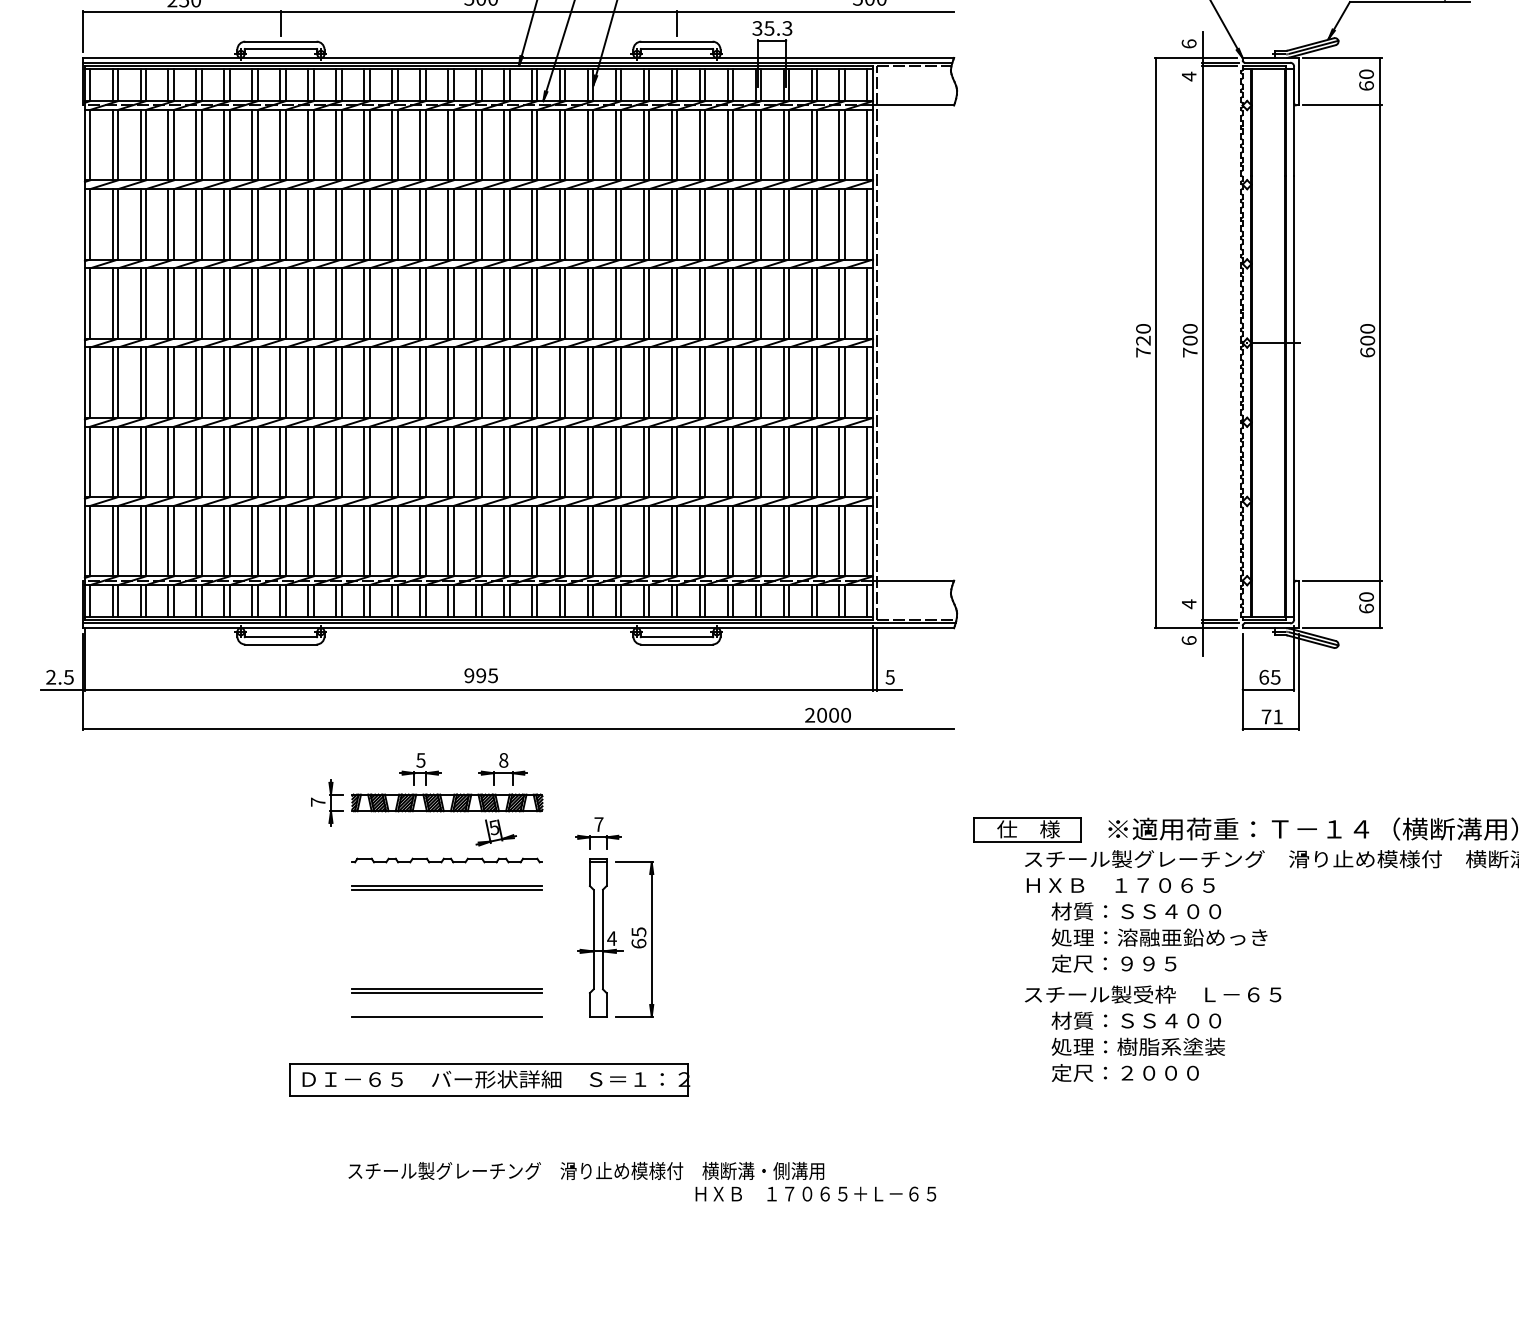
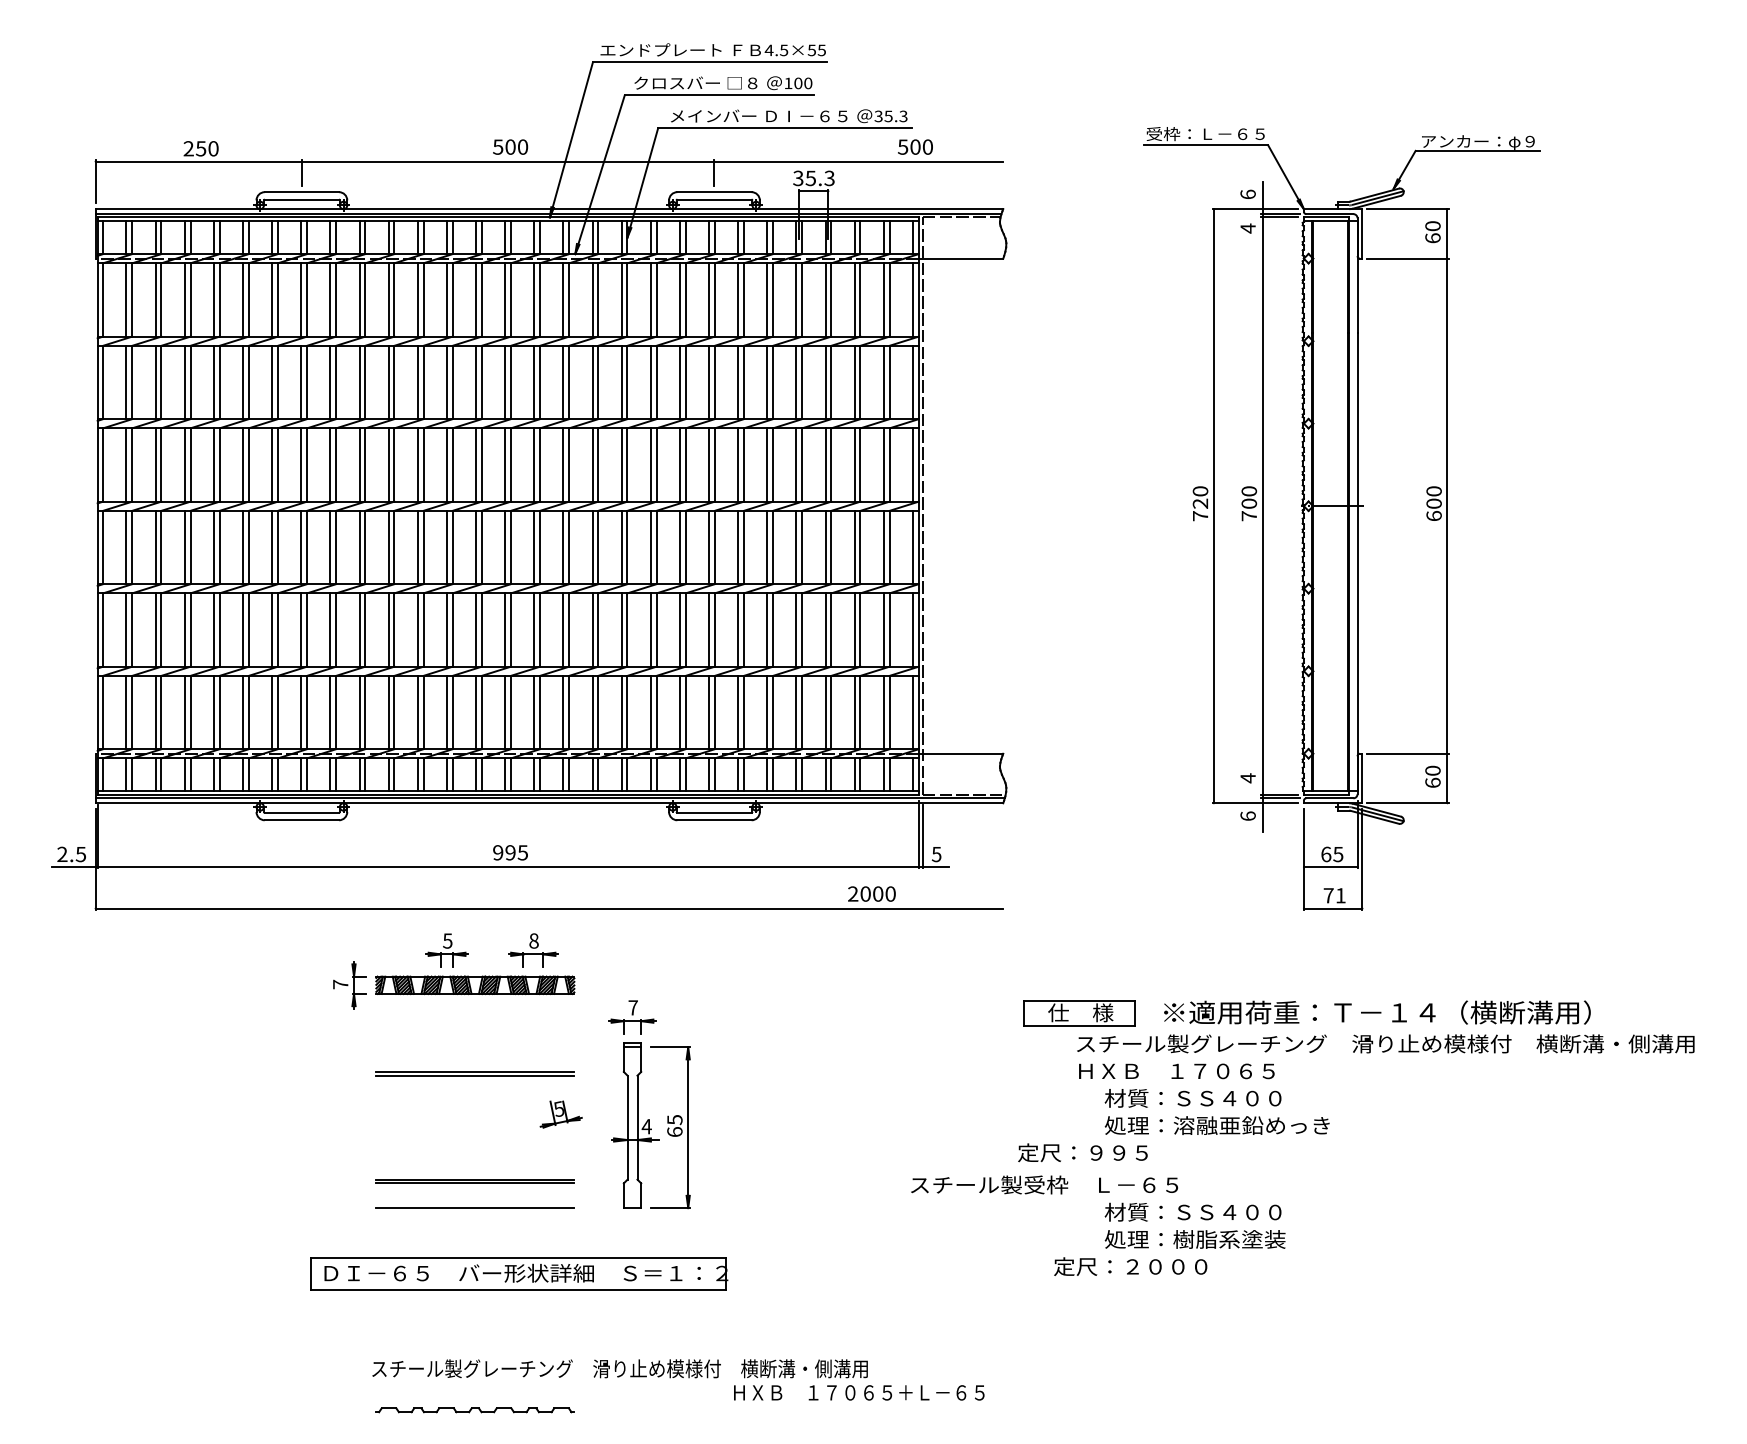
part: (495, 832) -> (560, 1114), moved
part: (446, 860) -> (474, 1410), moved
text: (1113, 963) -> (1082, 1152), moved
text: (1153, 994) -> (1044, 1184), moved
text: (1125, 1072) -> (1130, 1266), moved

